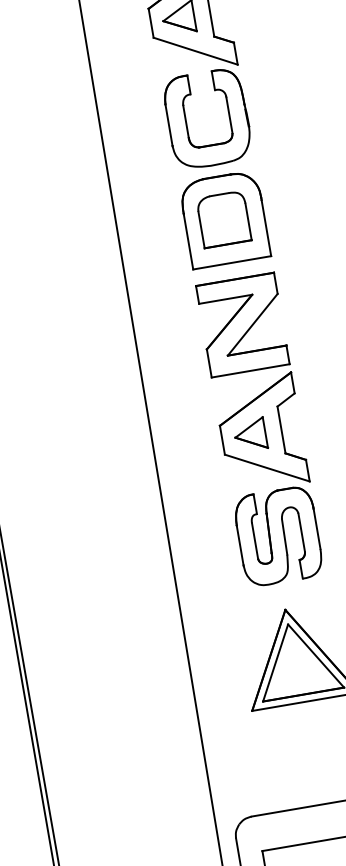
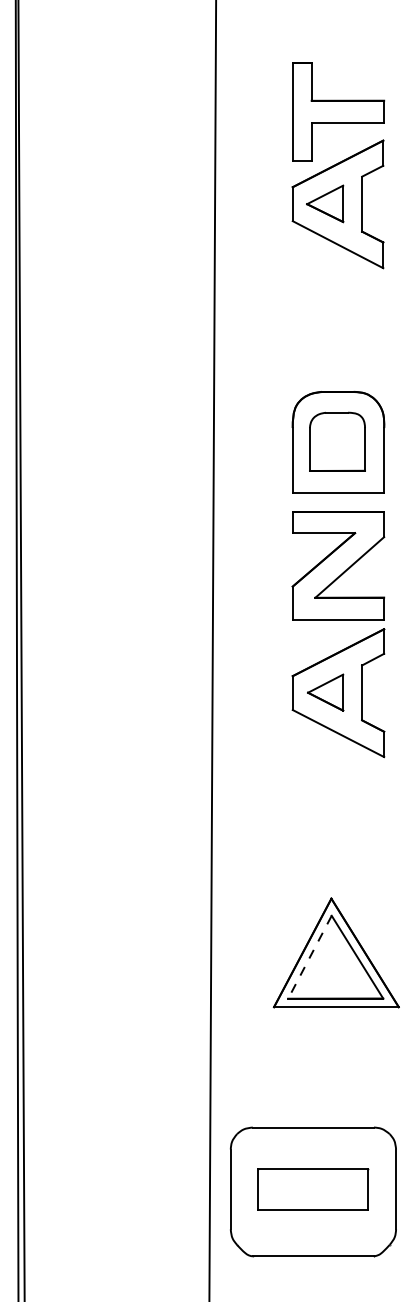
part: (186, 122) -> (313, 324), removed
part: (278, 536) -> (337, 813), removed
line: (275, 663) -> (309, 957), solid -> dashed

